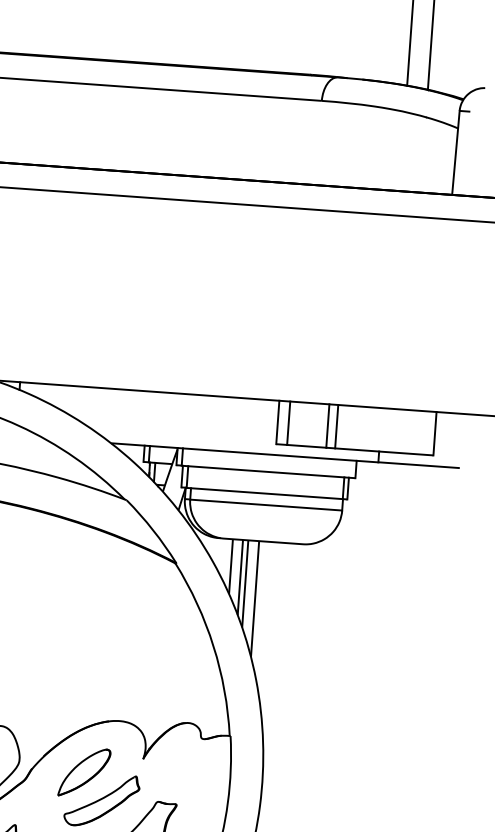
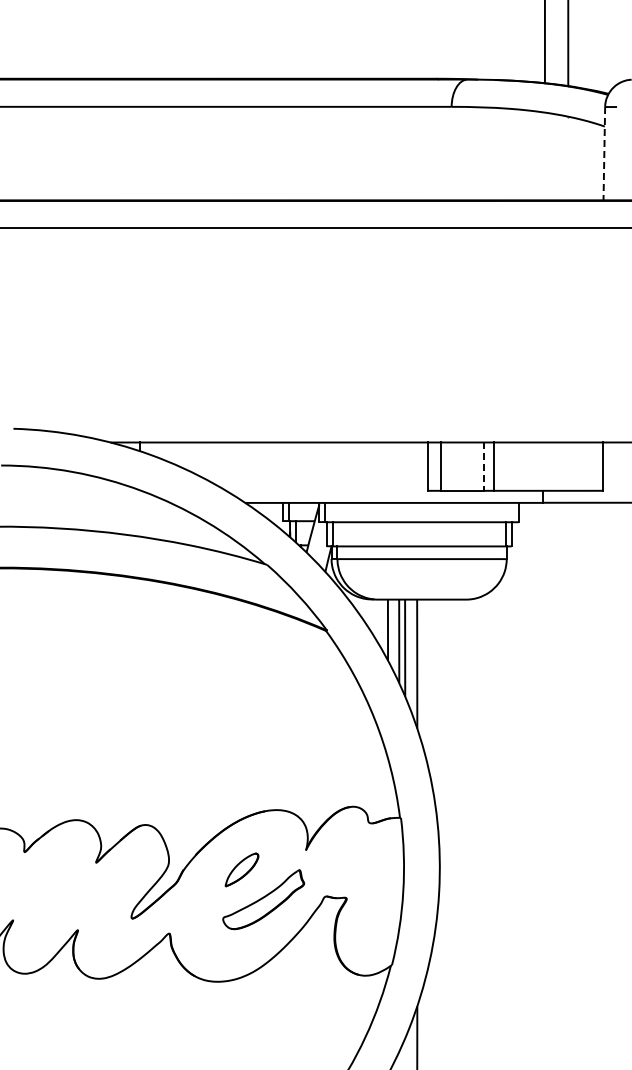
line: (456, 152) -> (604, 153), solid -> dashed
line: (328, 426) -> (484, 467), solid -> dashed
part: (84, 772) -> (241, 869), size x0.6

